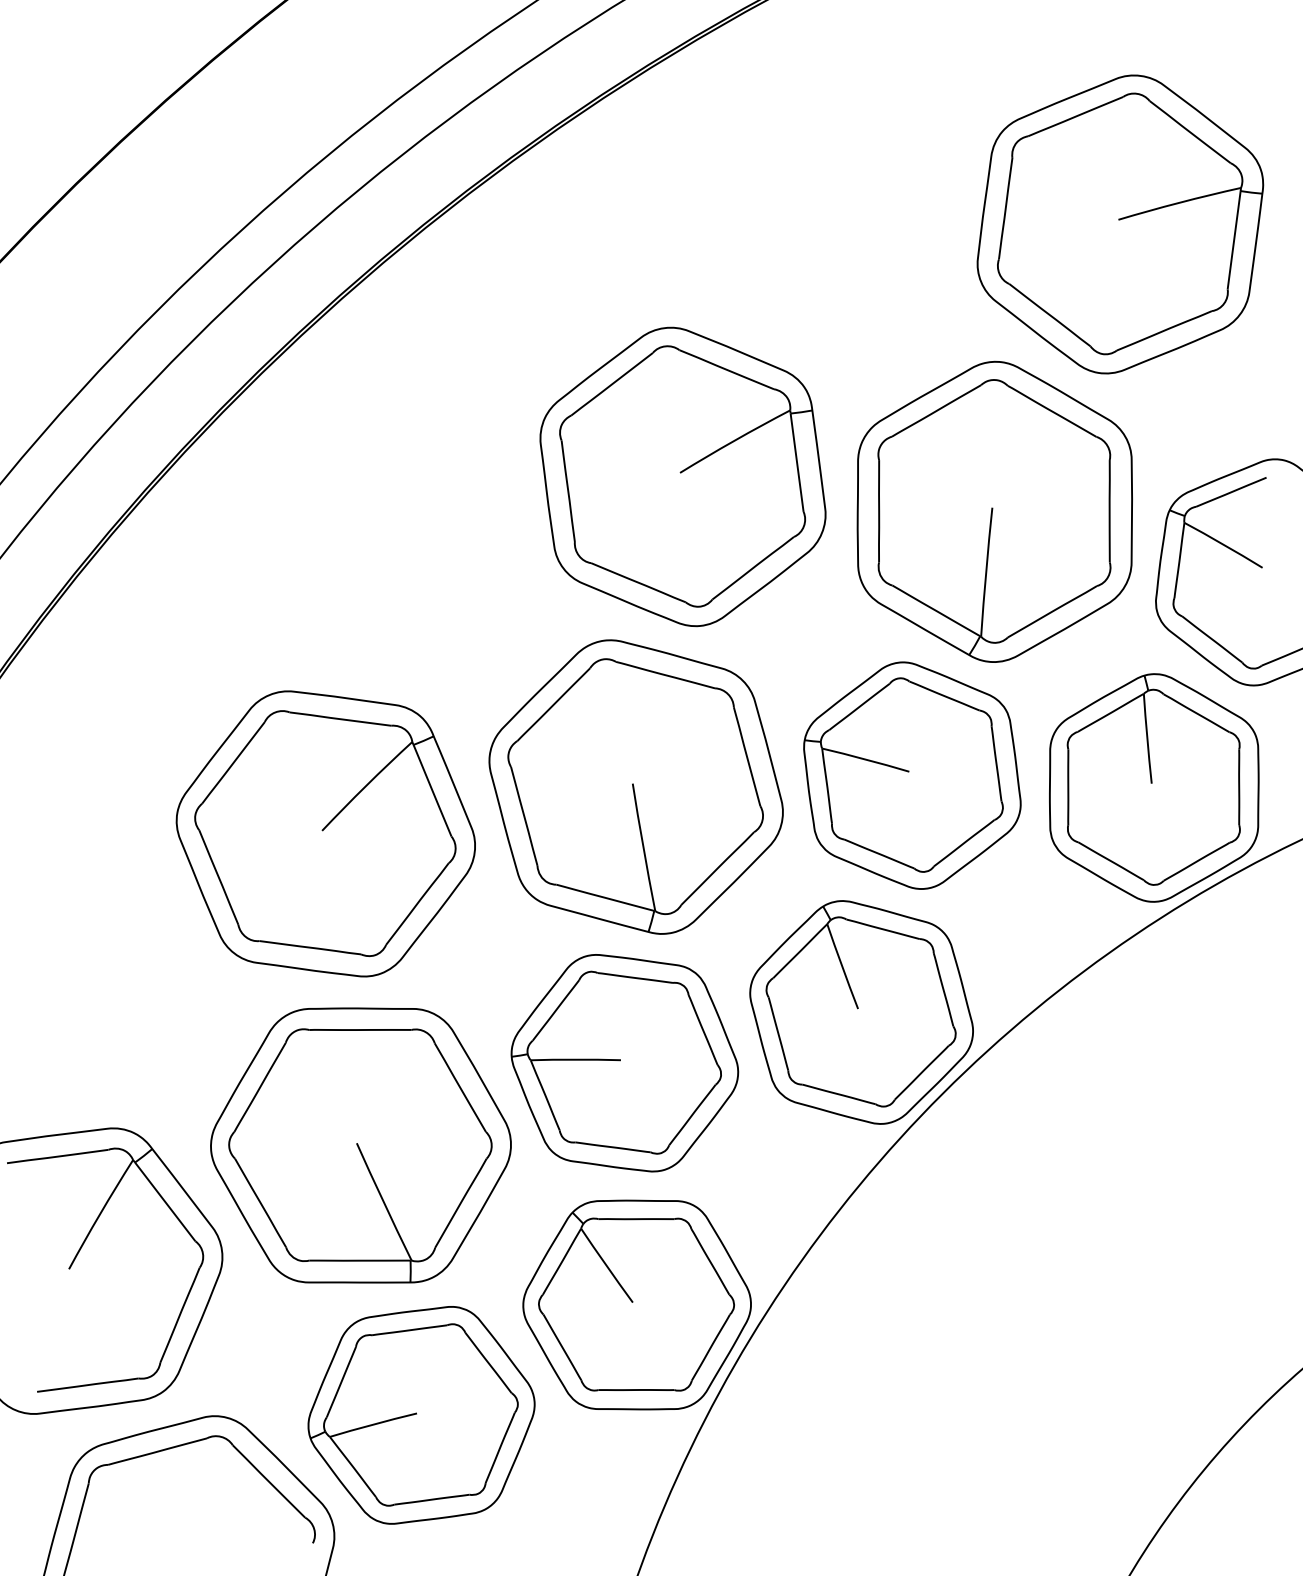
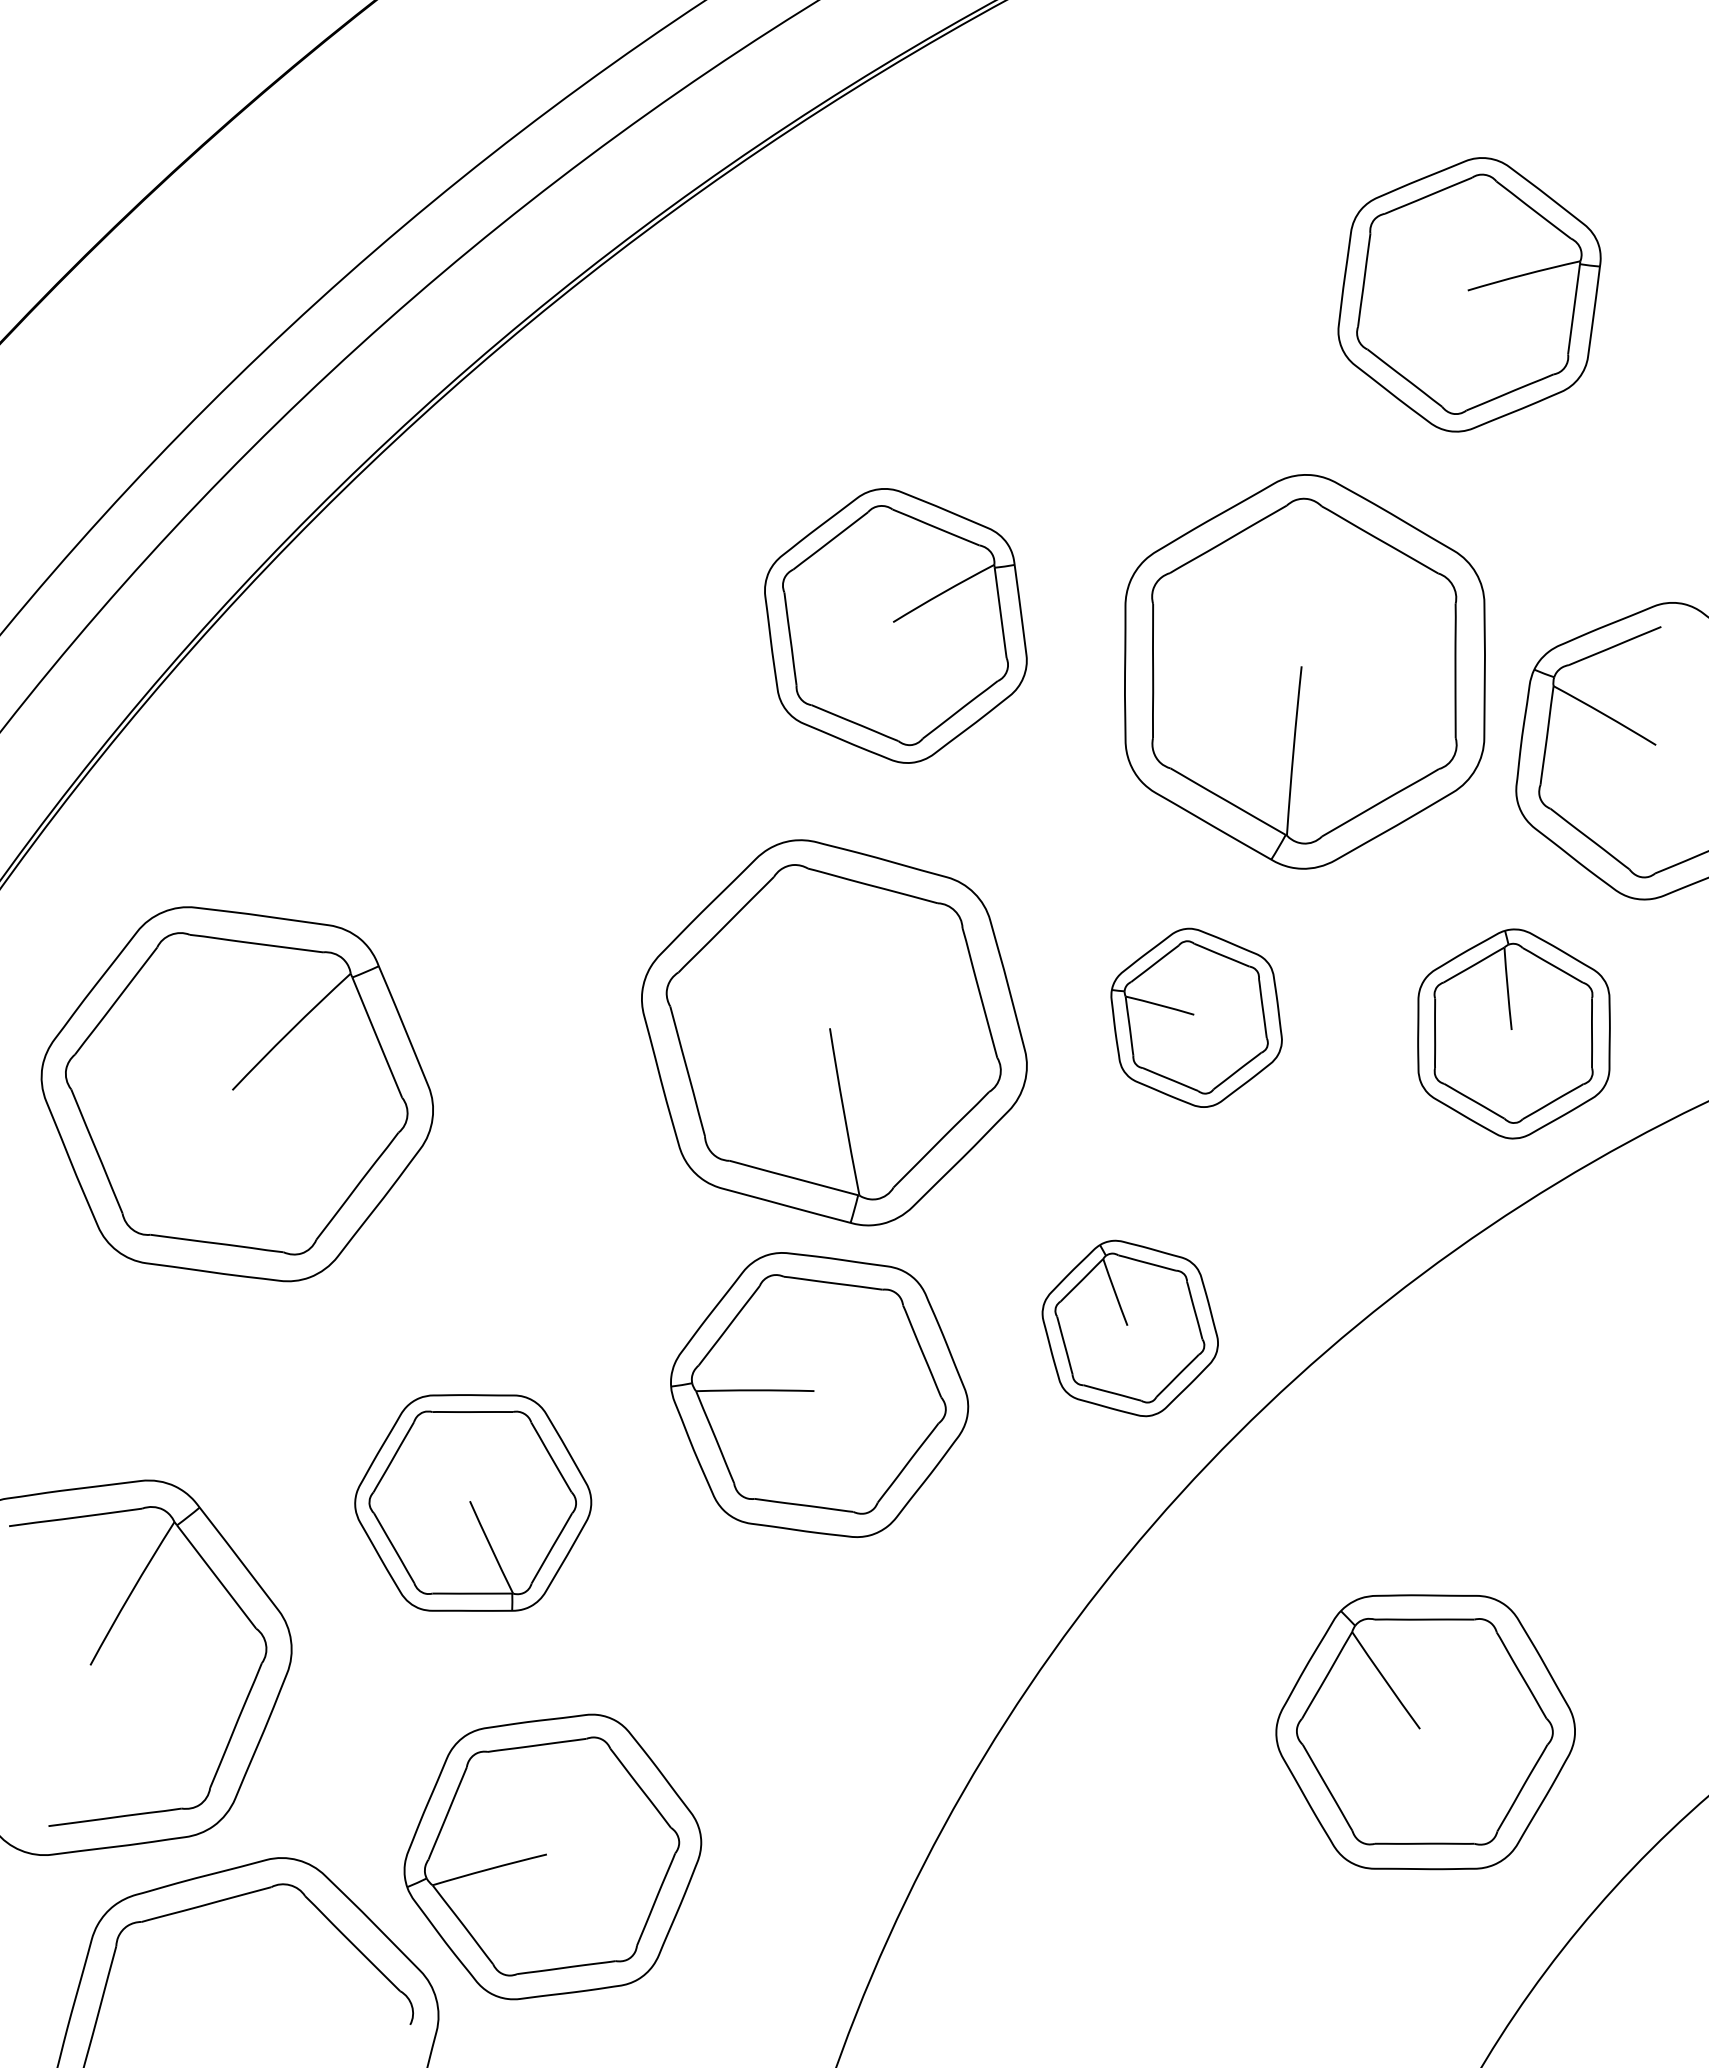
part: (1120, 224) -> (1469, 294), size x0.7
part: (682, 476) -> (895, 625), size x0.7
part: (912, 775) -> (1196, 1017), size x0.6
part: (1153, 787) -> (1513, 1033), size x0.7
part: (325, 834) -> (236, 1094), moved
part: (861, 1012) -> (1130, 1328), size x0.6
part: (360, 1145) -> (472, 1502), size x0.6
part: (637, 1305) -> (1425, 1732), moved

